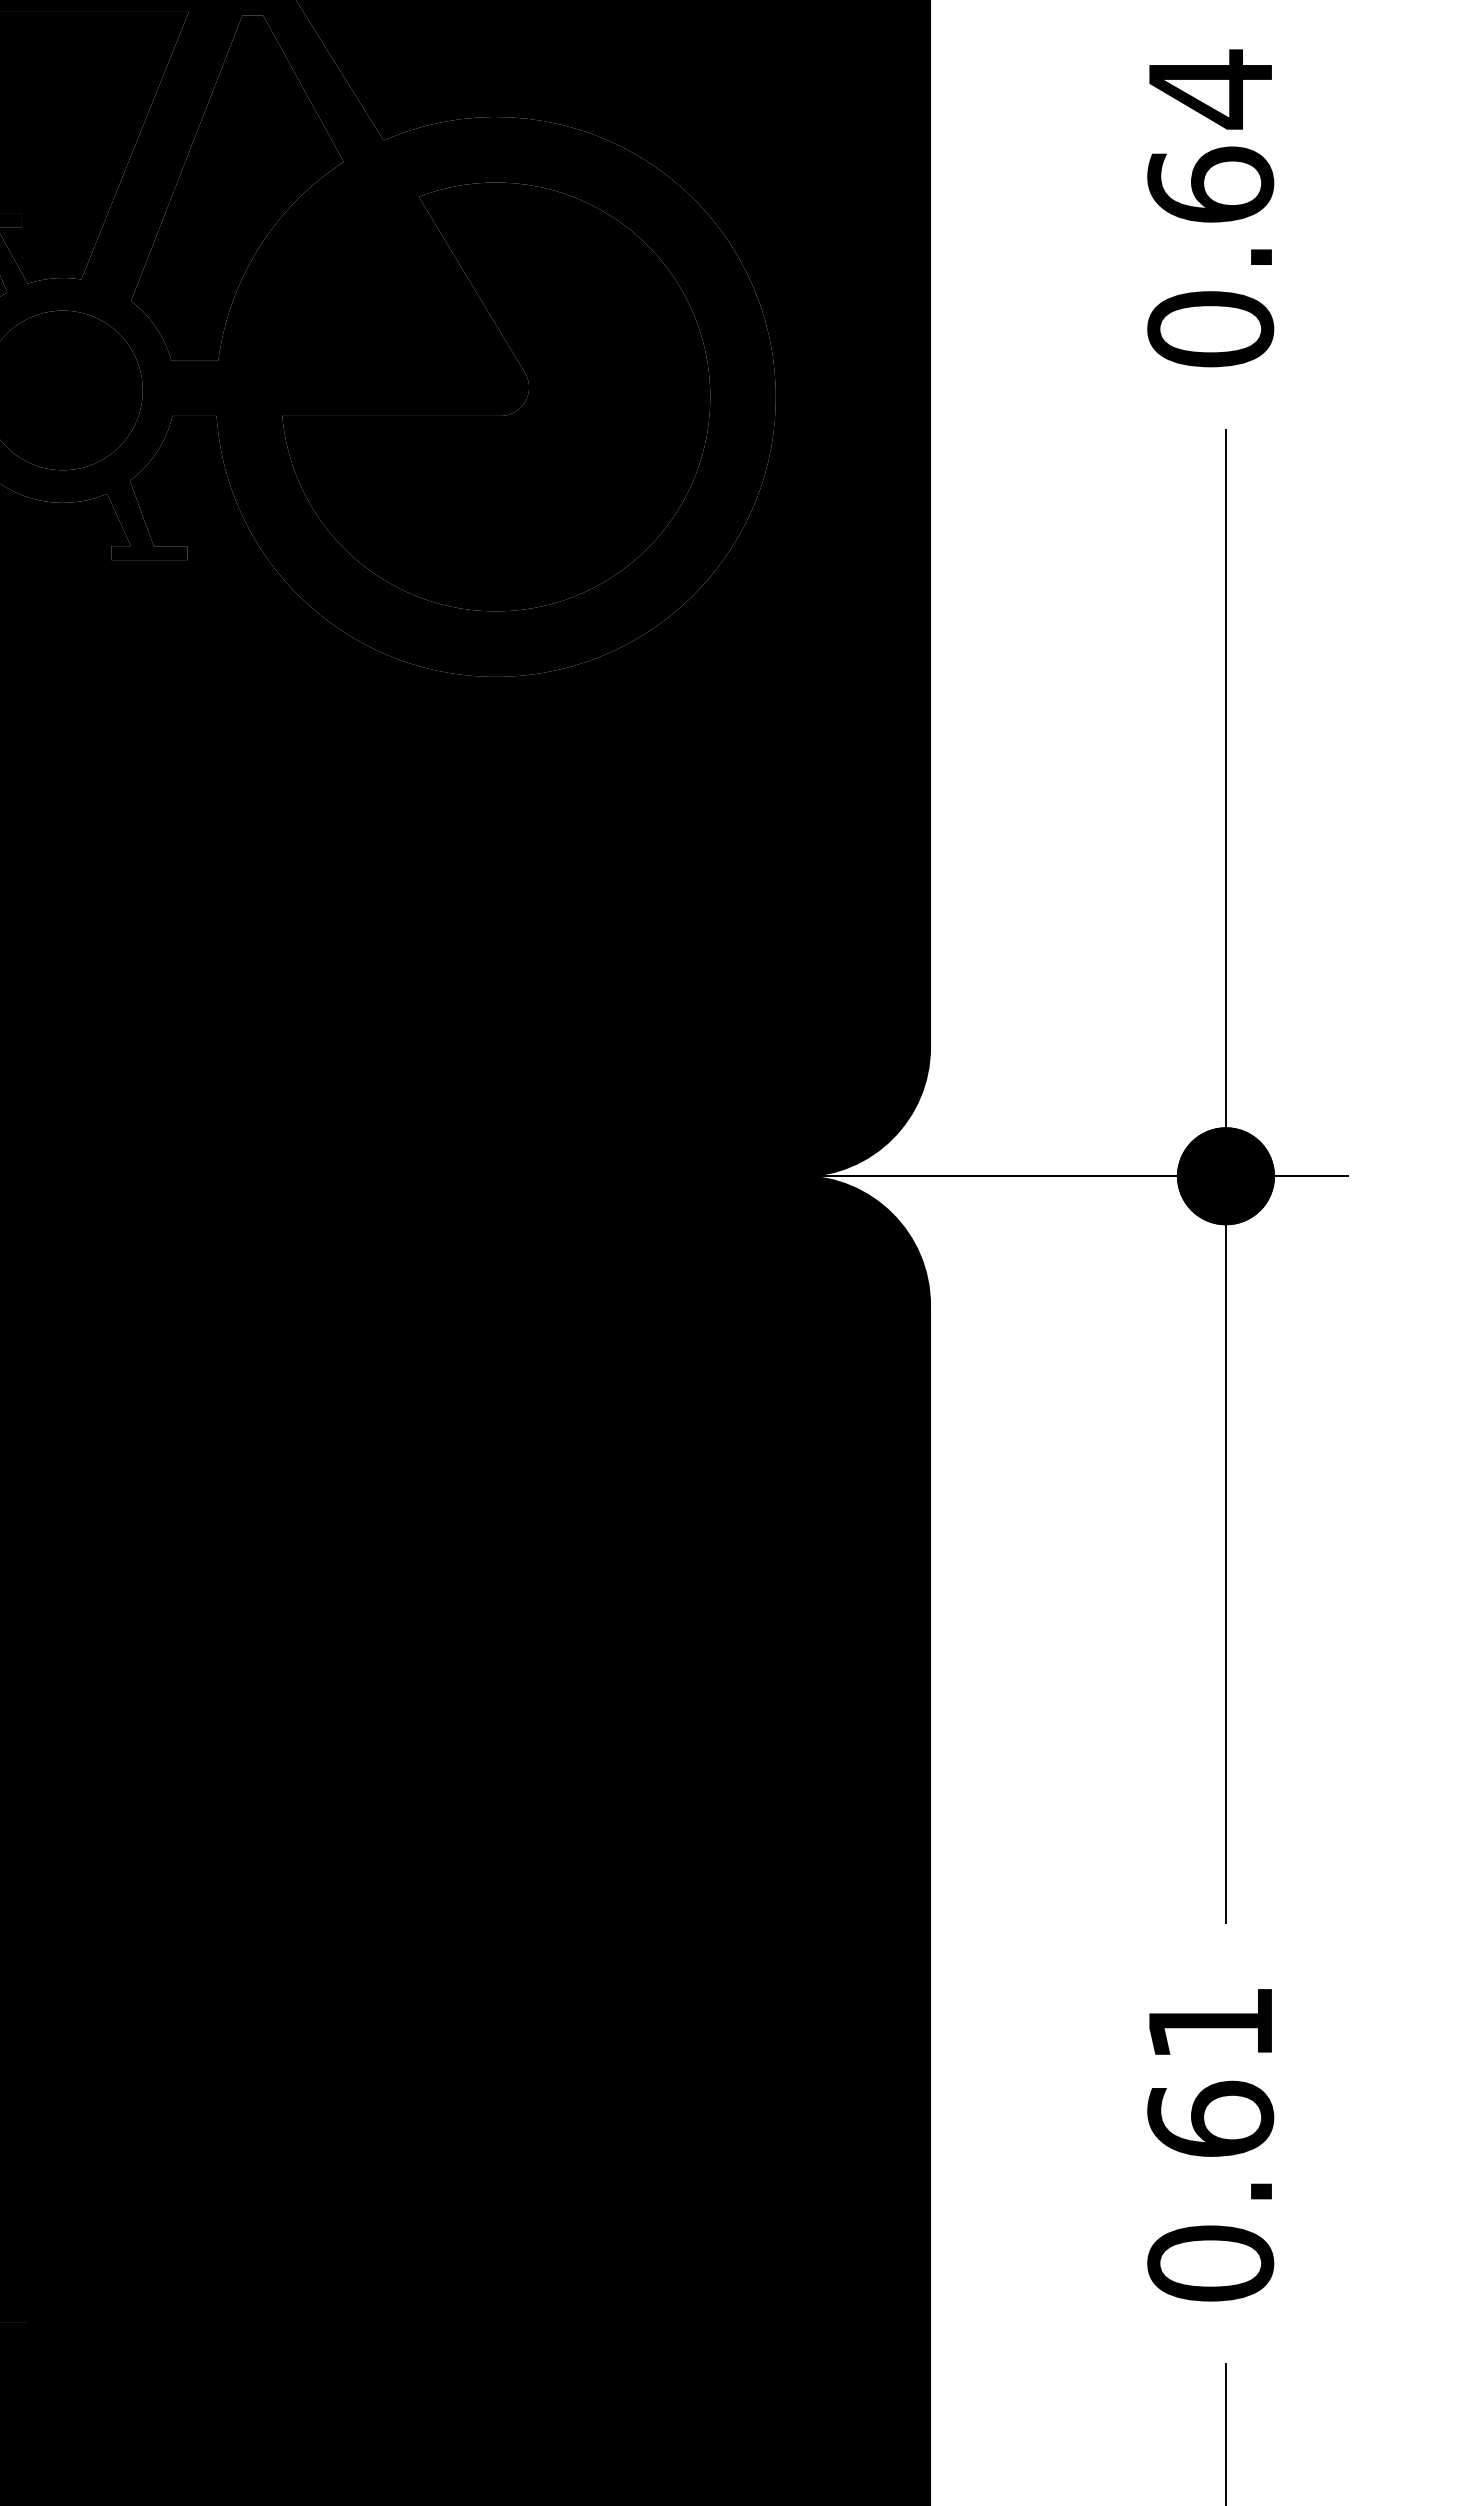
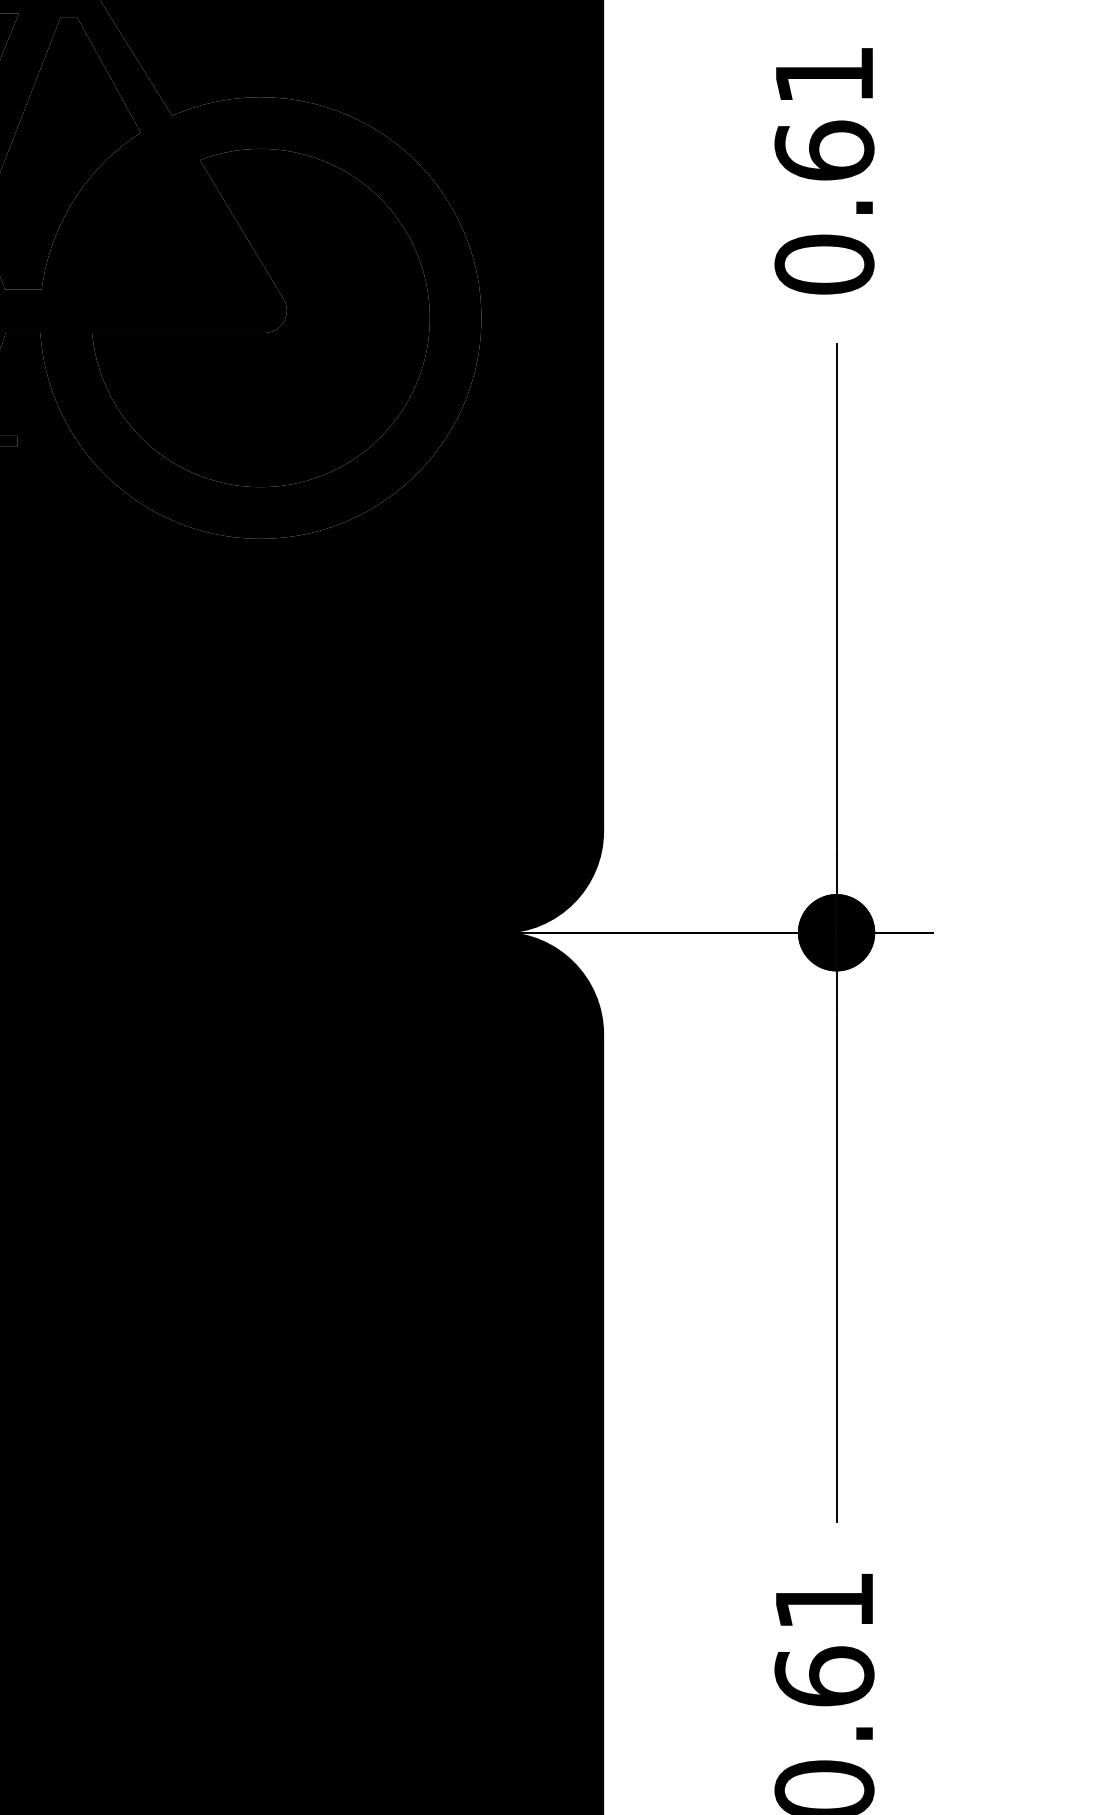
text: (1210, 89) -> (824, 75), 0.64 -> 0.61

